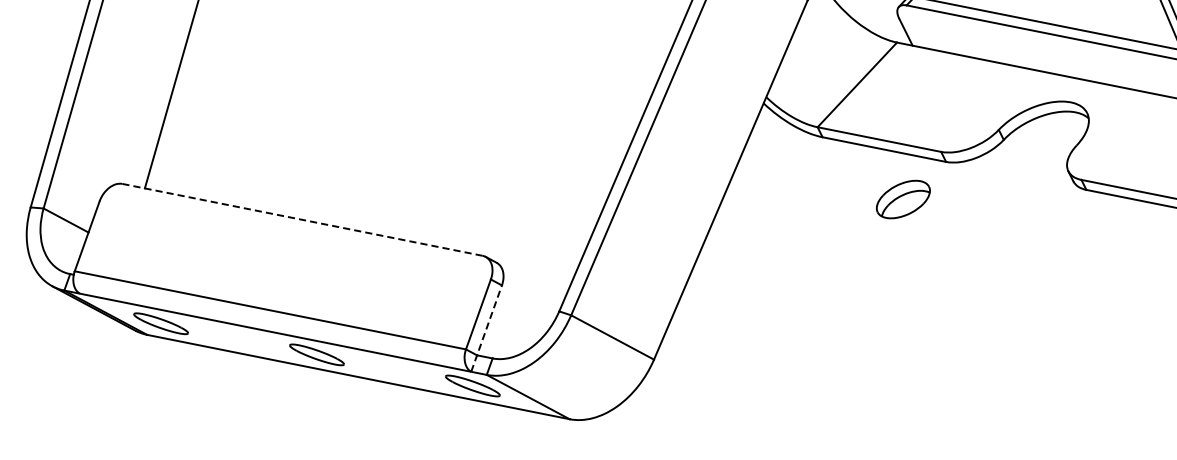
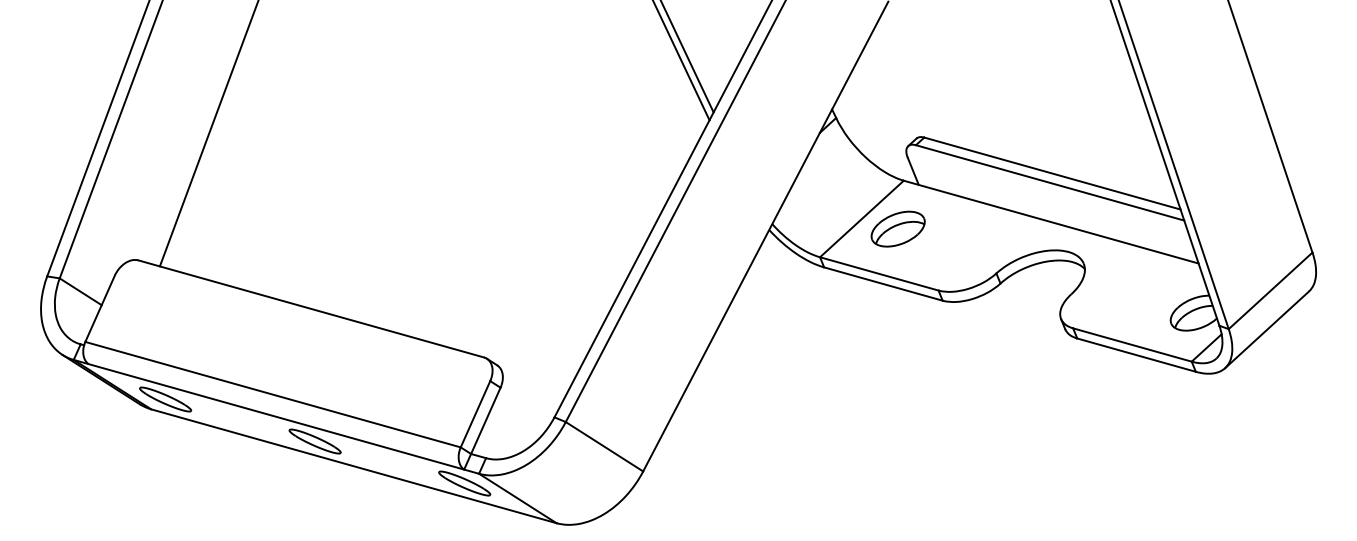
part: (902, 198) -> (897, 228), moved
line: (301, 219) -> (310, 308), dashed -> solid
line: (486, 328) -> (482, 428), dashed -> solid

